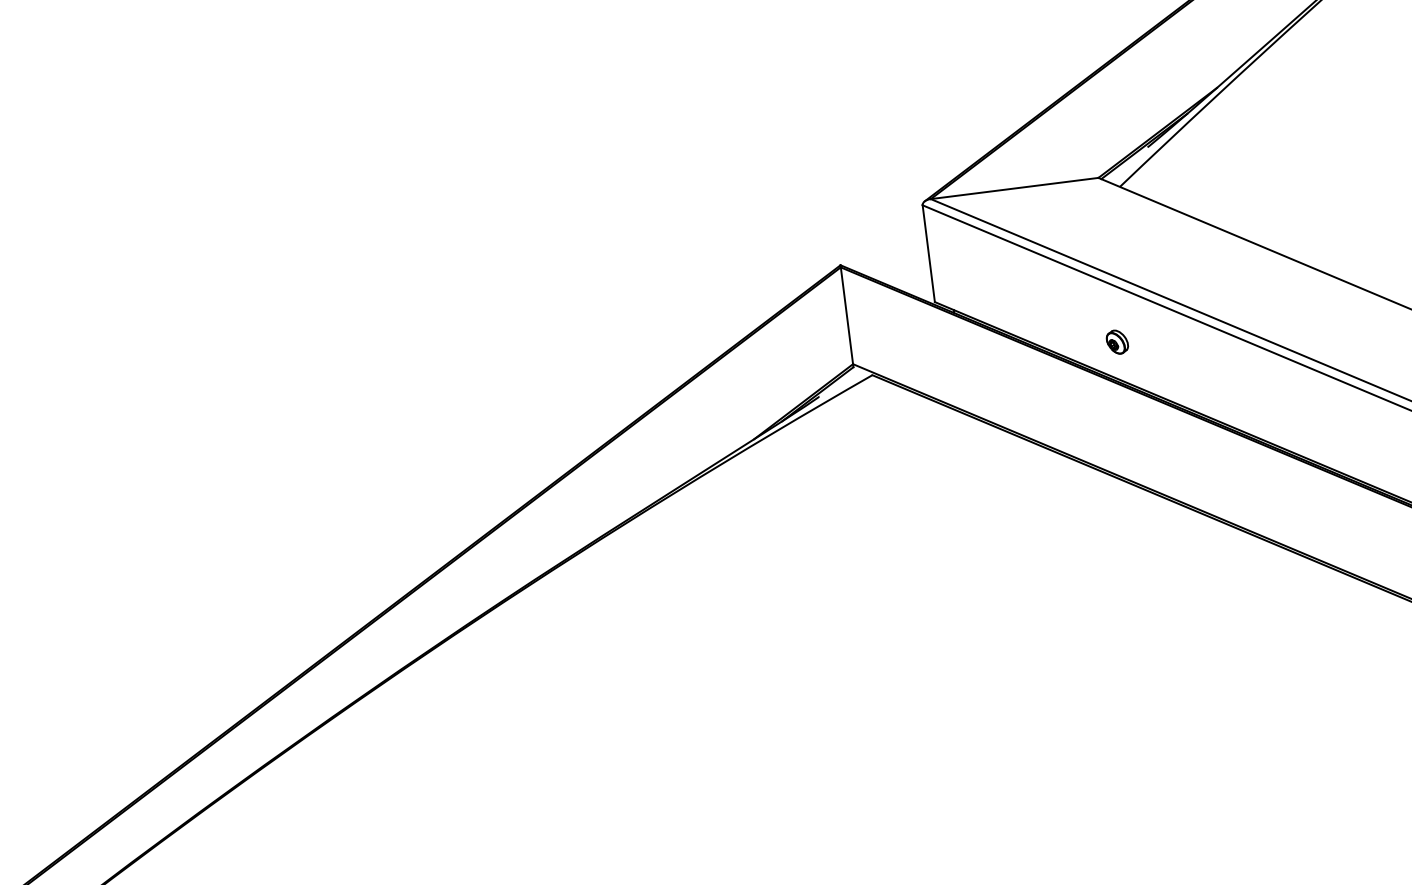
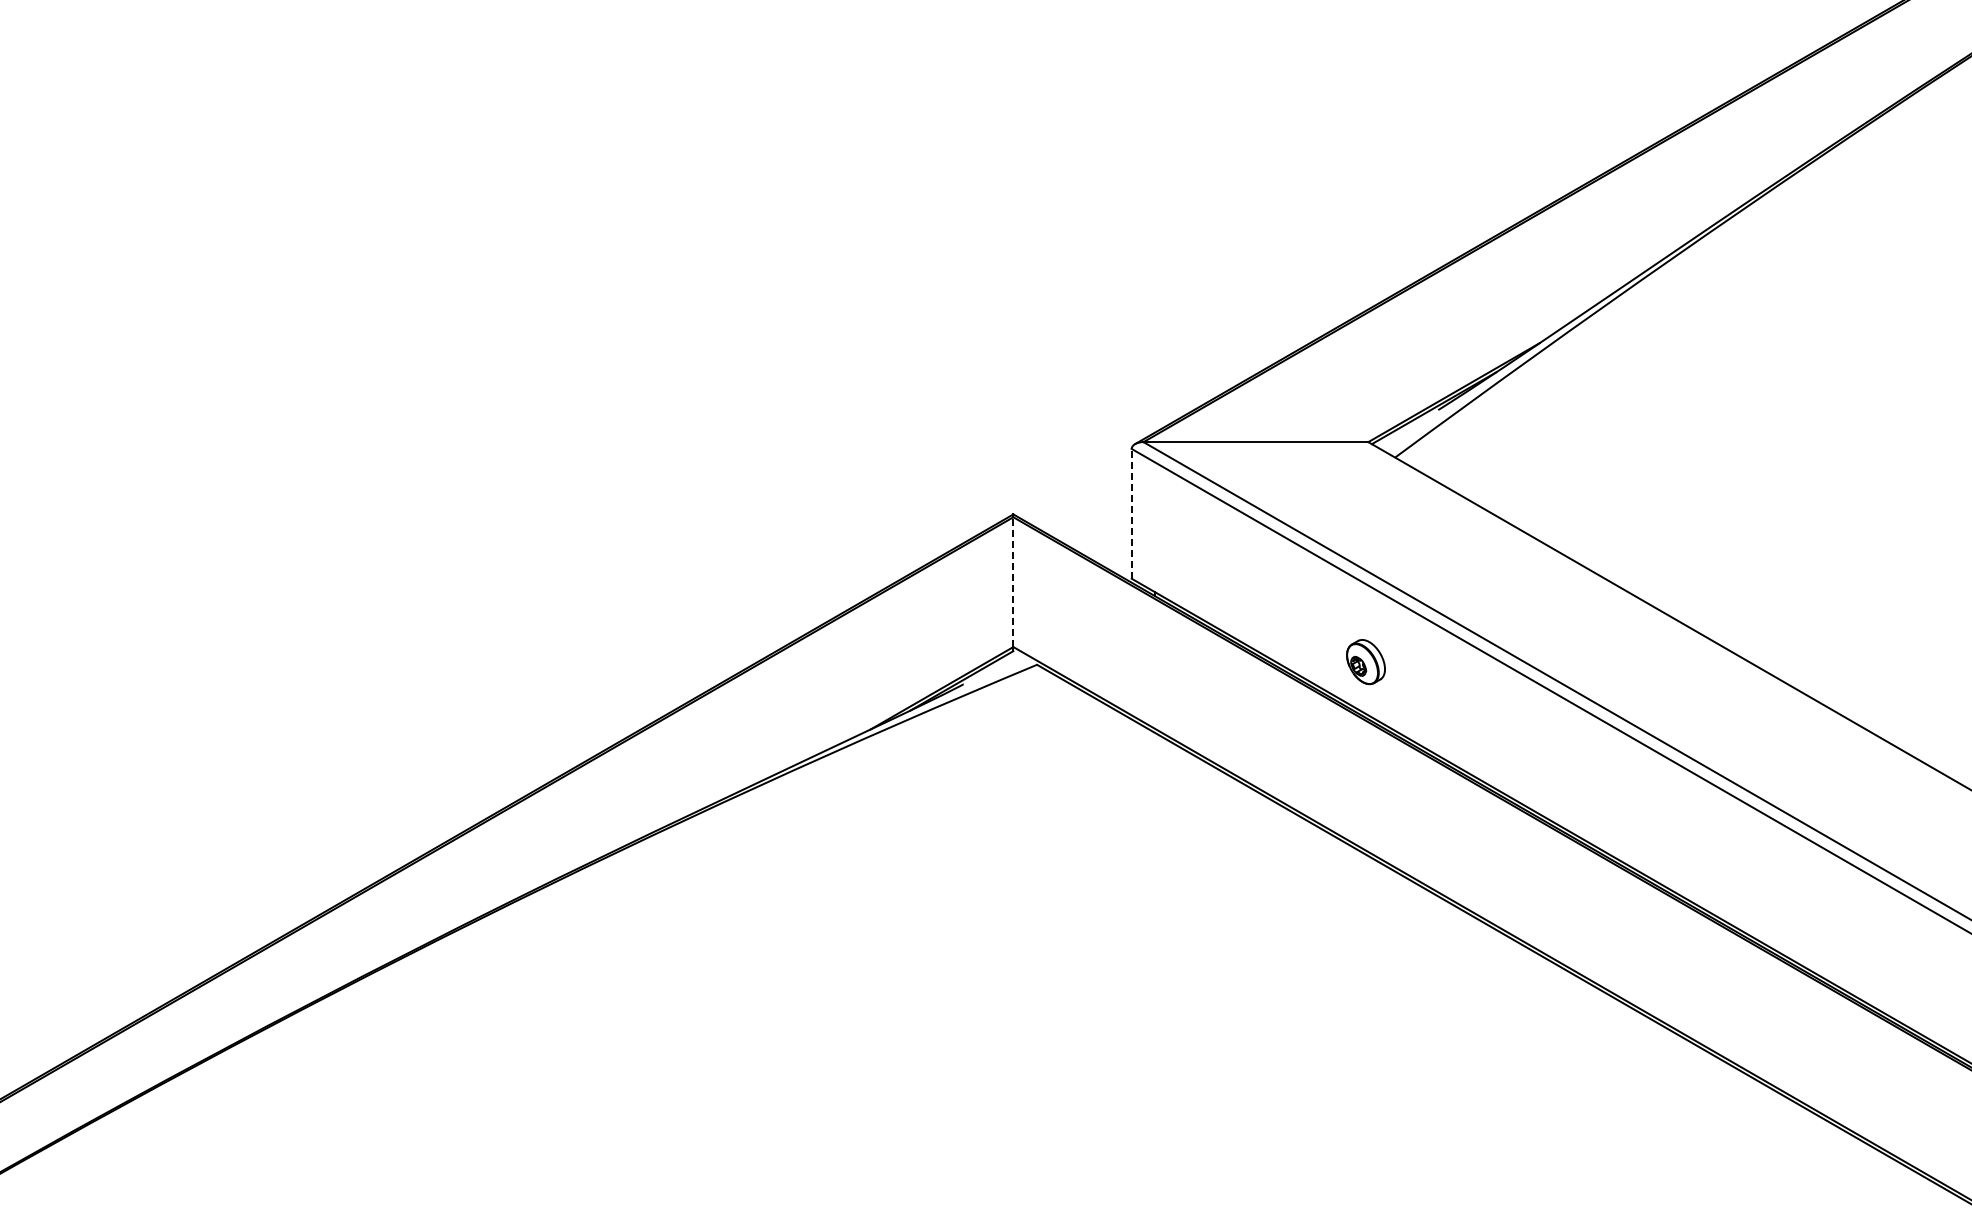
line: (928, 253) -> (1131, 513), solid -> dashed
line: (847, 316) -> (1013, 582), solid -> dashed
part: (1117, 341) -> (1365, 661), size x1.4

